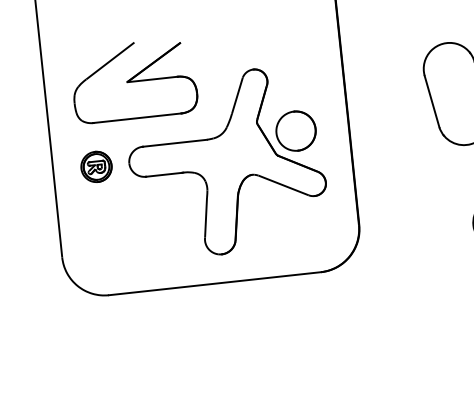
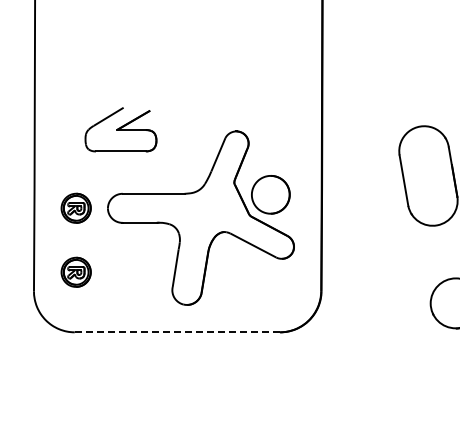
part: (133, 80) -> (120, 129), size x0.6
part: (102, 232) -> (75, 271), added
line: (215, 283) -> (177, 332), solid -> dashed

